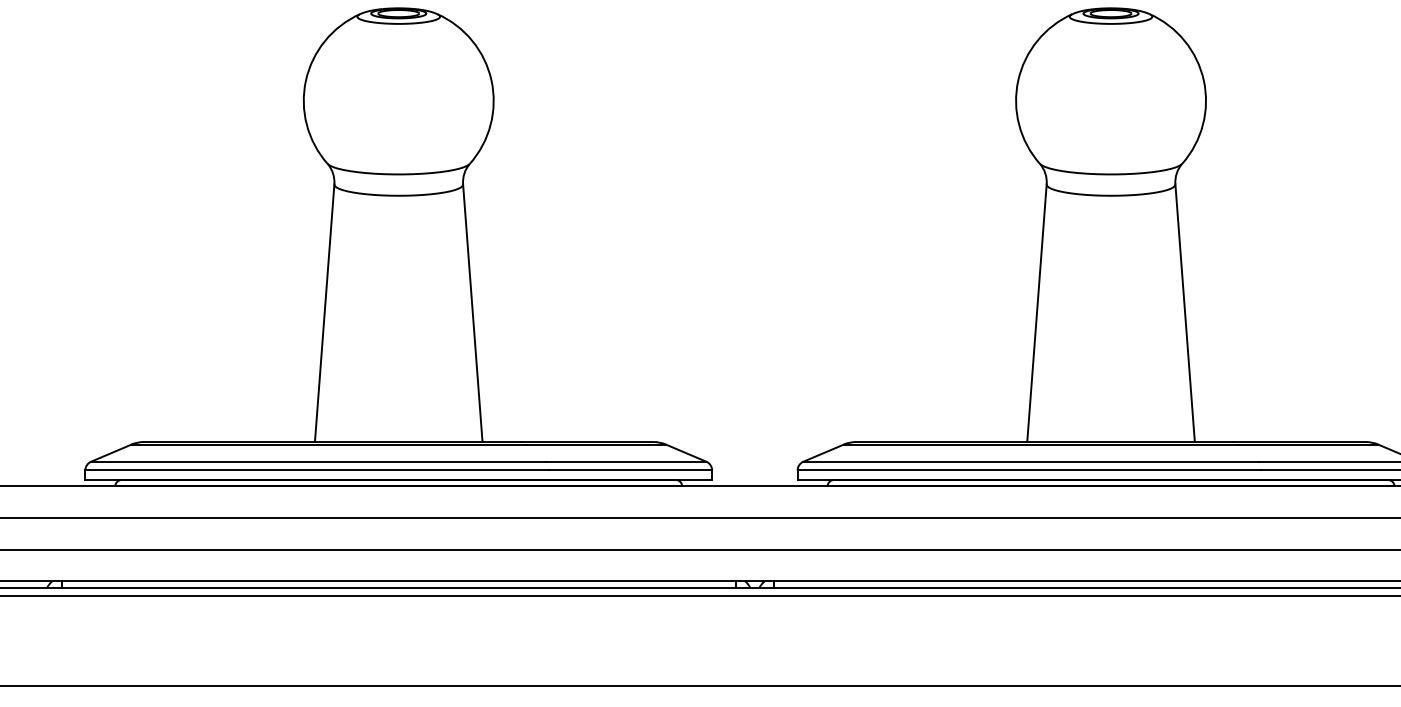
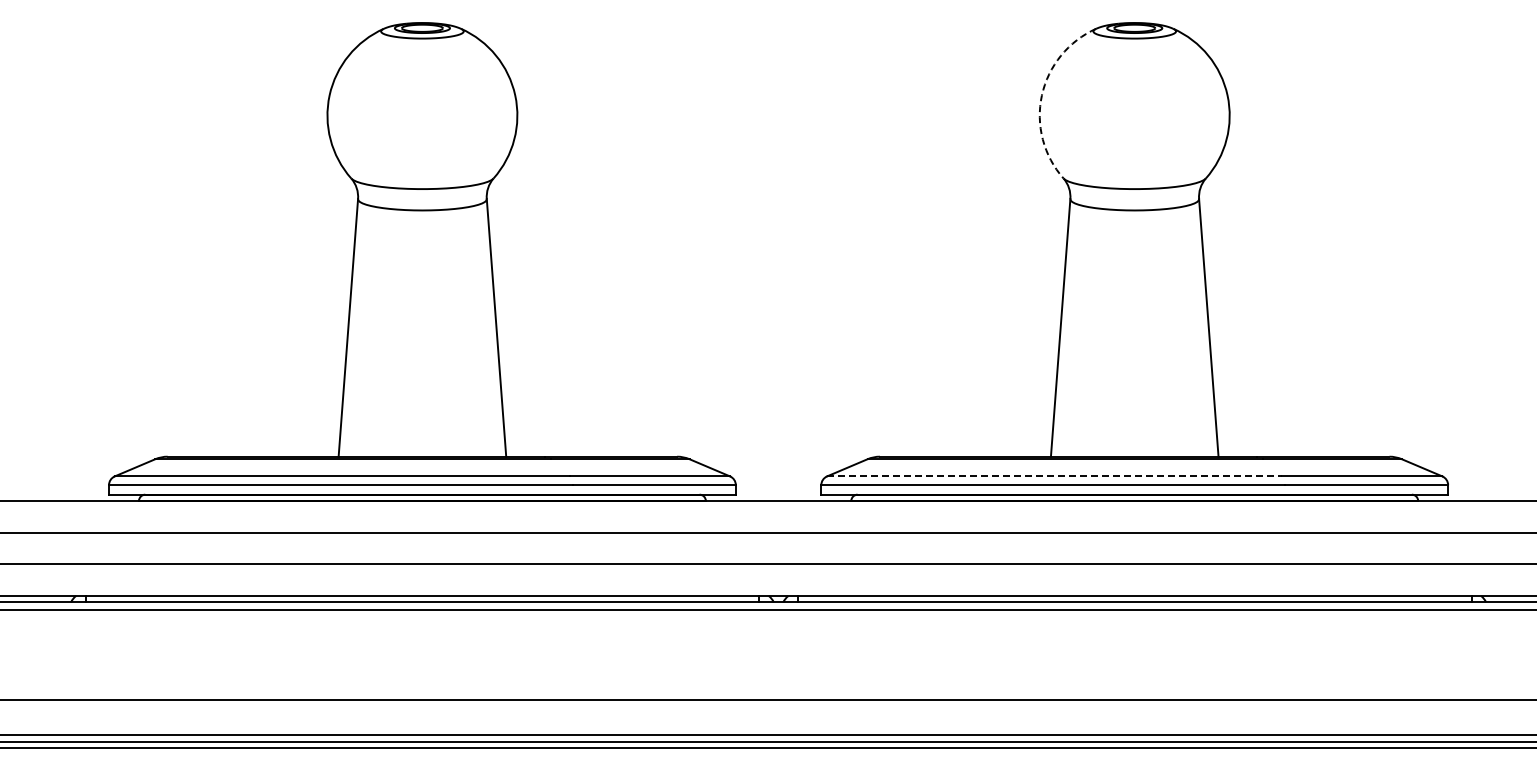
arc: (1017, 80) -> (1041, 95), solid -> dashed
line: (1030, 461) -> (1054, 476), solid -> dashed

